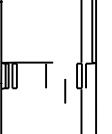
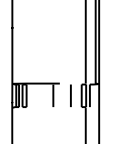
line: (64, 90) -> (70, 95), moved

